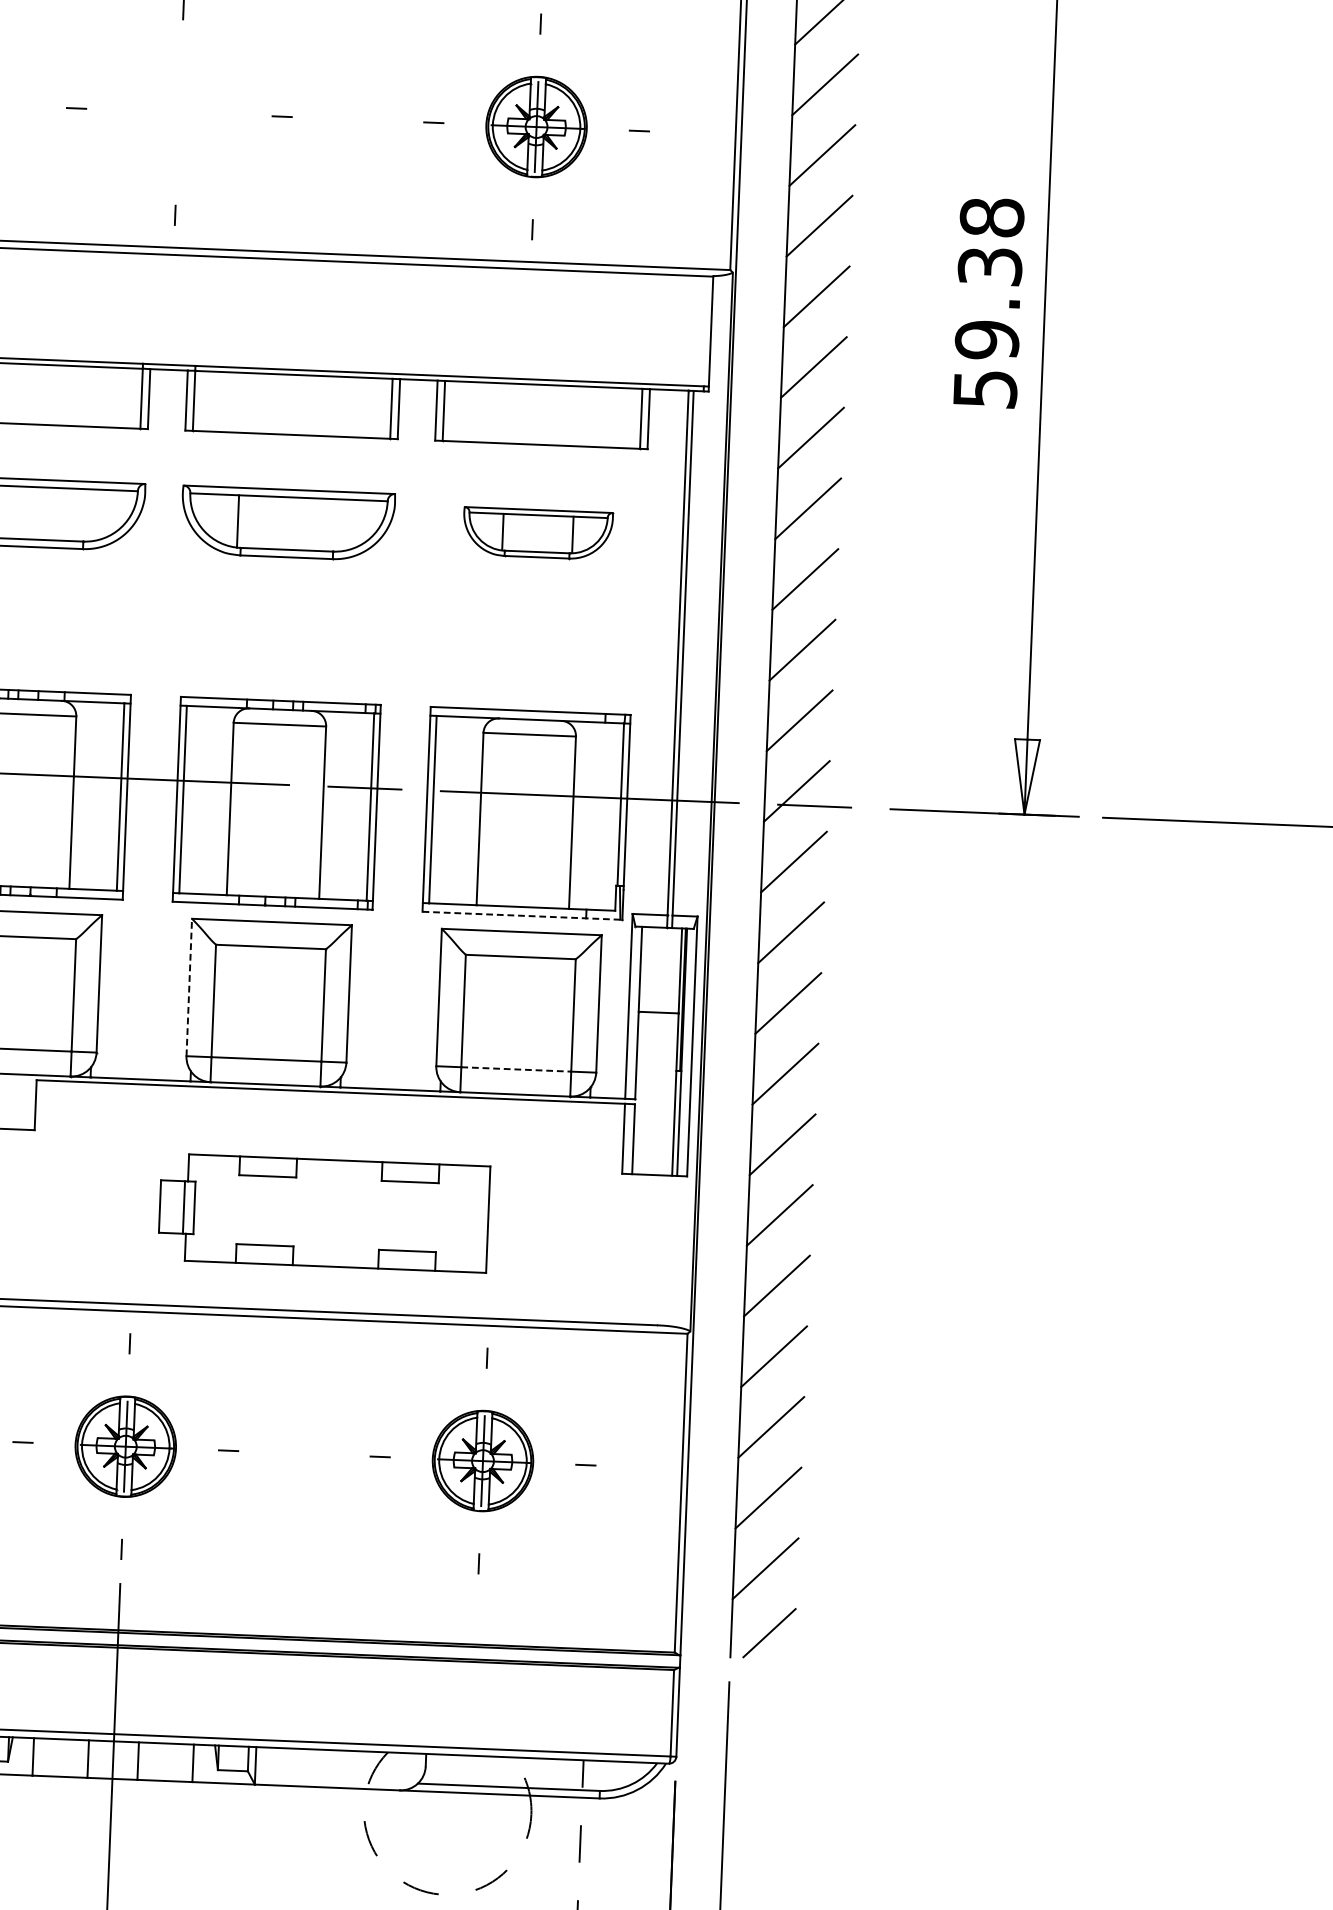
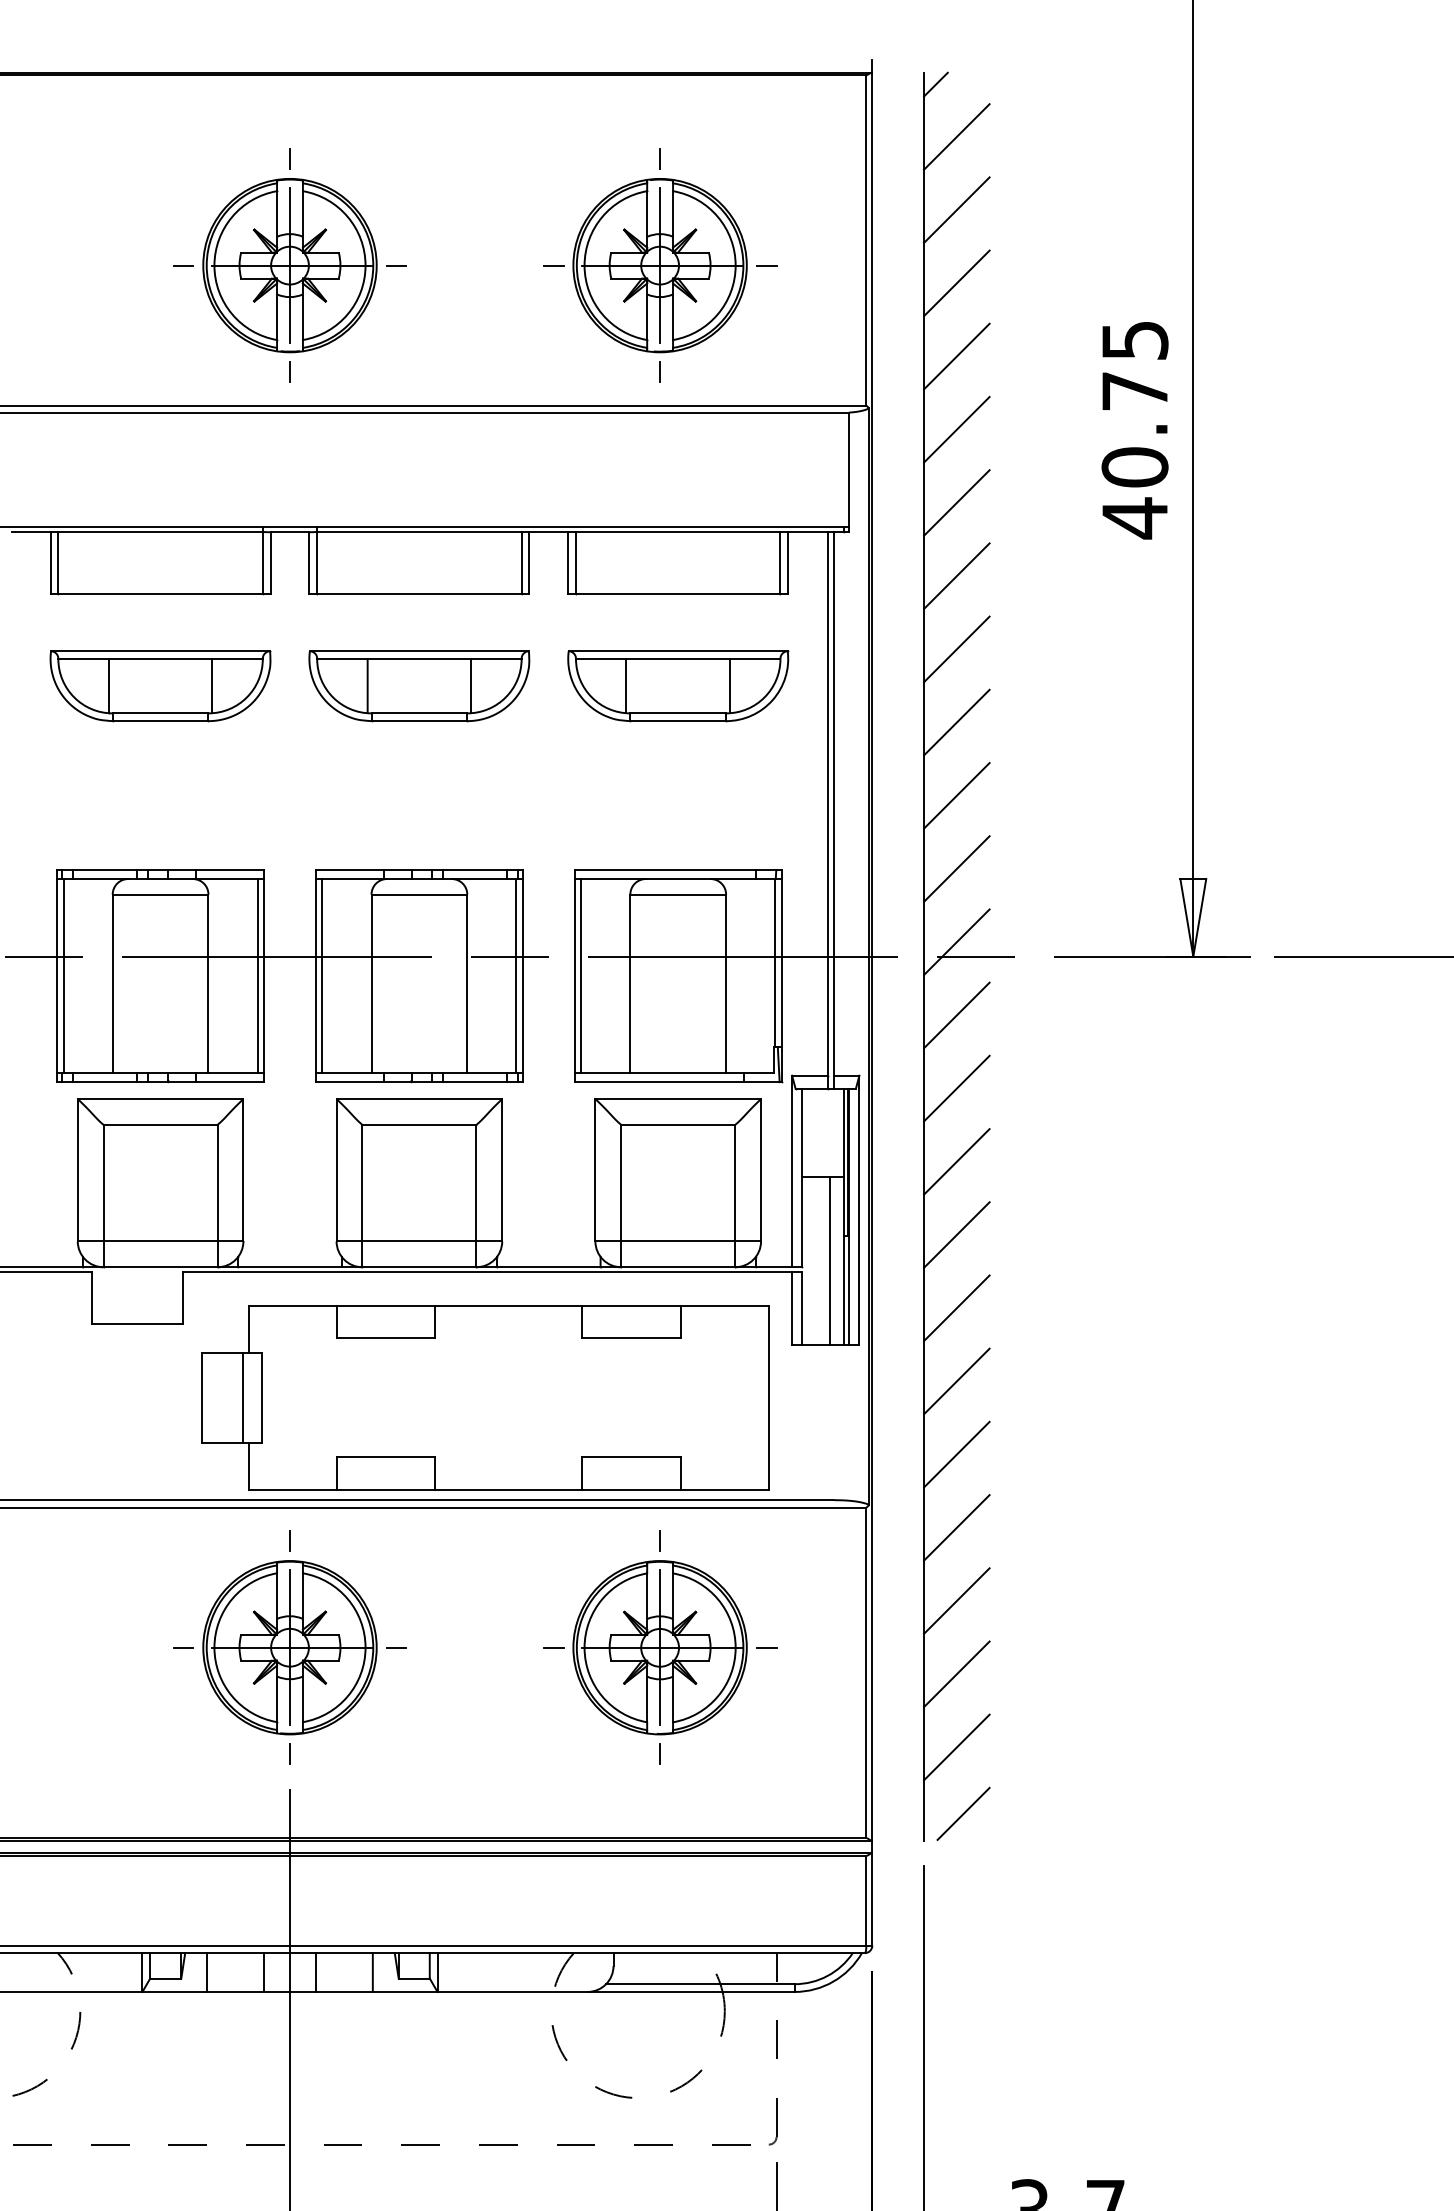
part: (178, 112) -> (289, 265), added
part: (536, 126) -> (659, 265), size x1.67
text: (988, 303) -> (1134, 429), 59.38 -> 40.75
line: (88, 514) -> (212, 685), added
line: (338, 524) -> (471, 685), added
part: (538, 533) -> (678, 686), size x1.43
line: (522, 916) -> (678, 1082), dashed -> solid
line: (189, 986) -> (336, 1169), dashed -> solid
line: (516, 1069) -> (678, 1241), dashed -> solid
line: (662, 1093) -> (830, 1260), added
part: (324, 1212) -> (485, 1397), size x1.67
part: (125, 1446) -> (289, 1647), size x1.67
part: (482, 1460) -> (659, 1647), size x1.67

